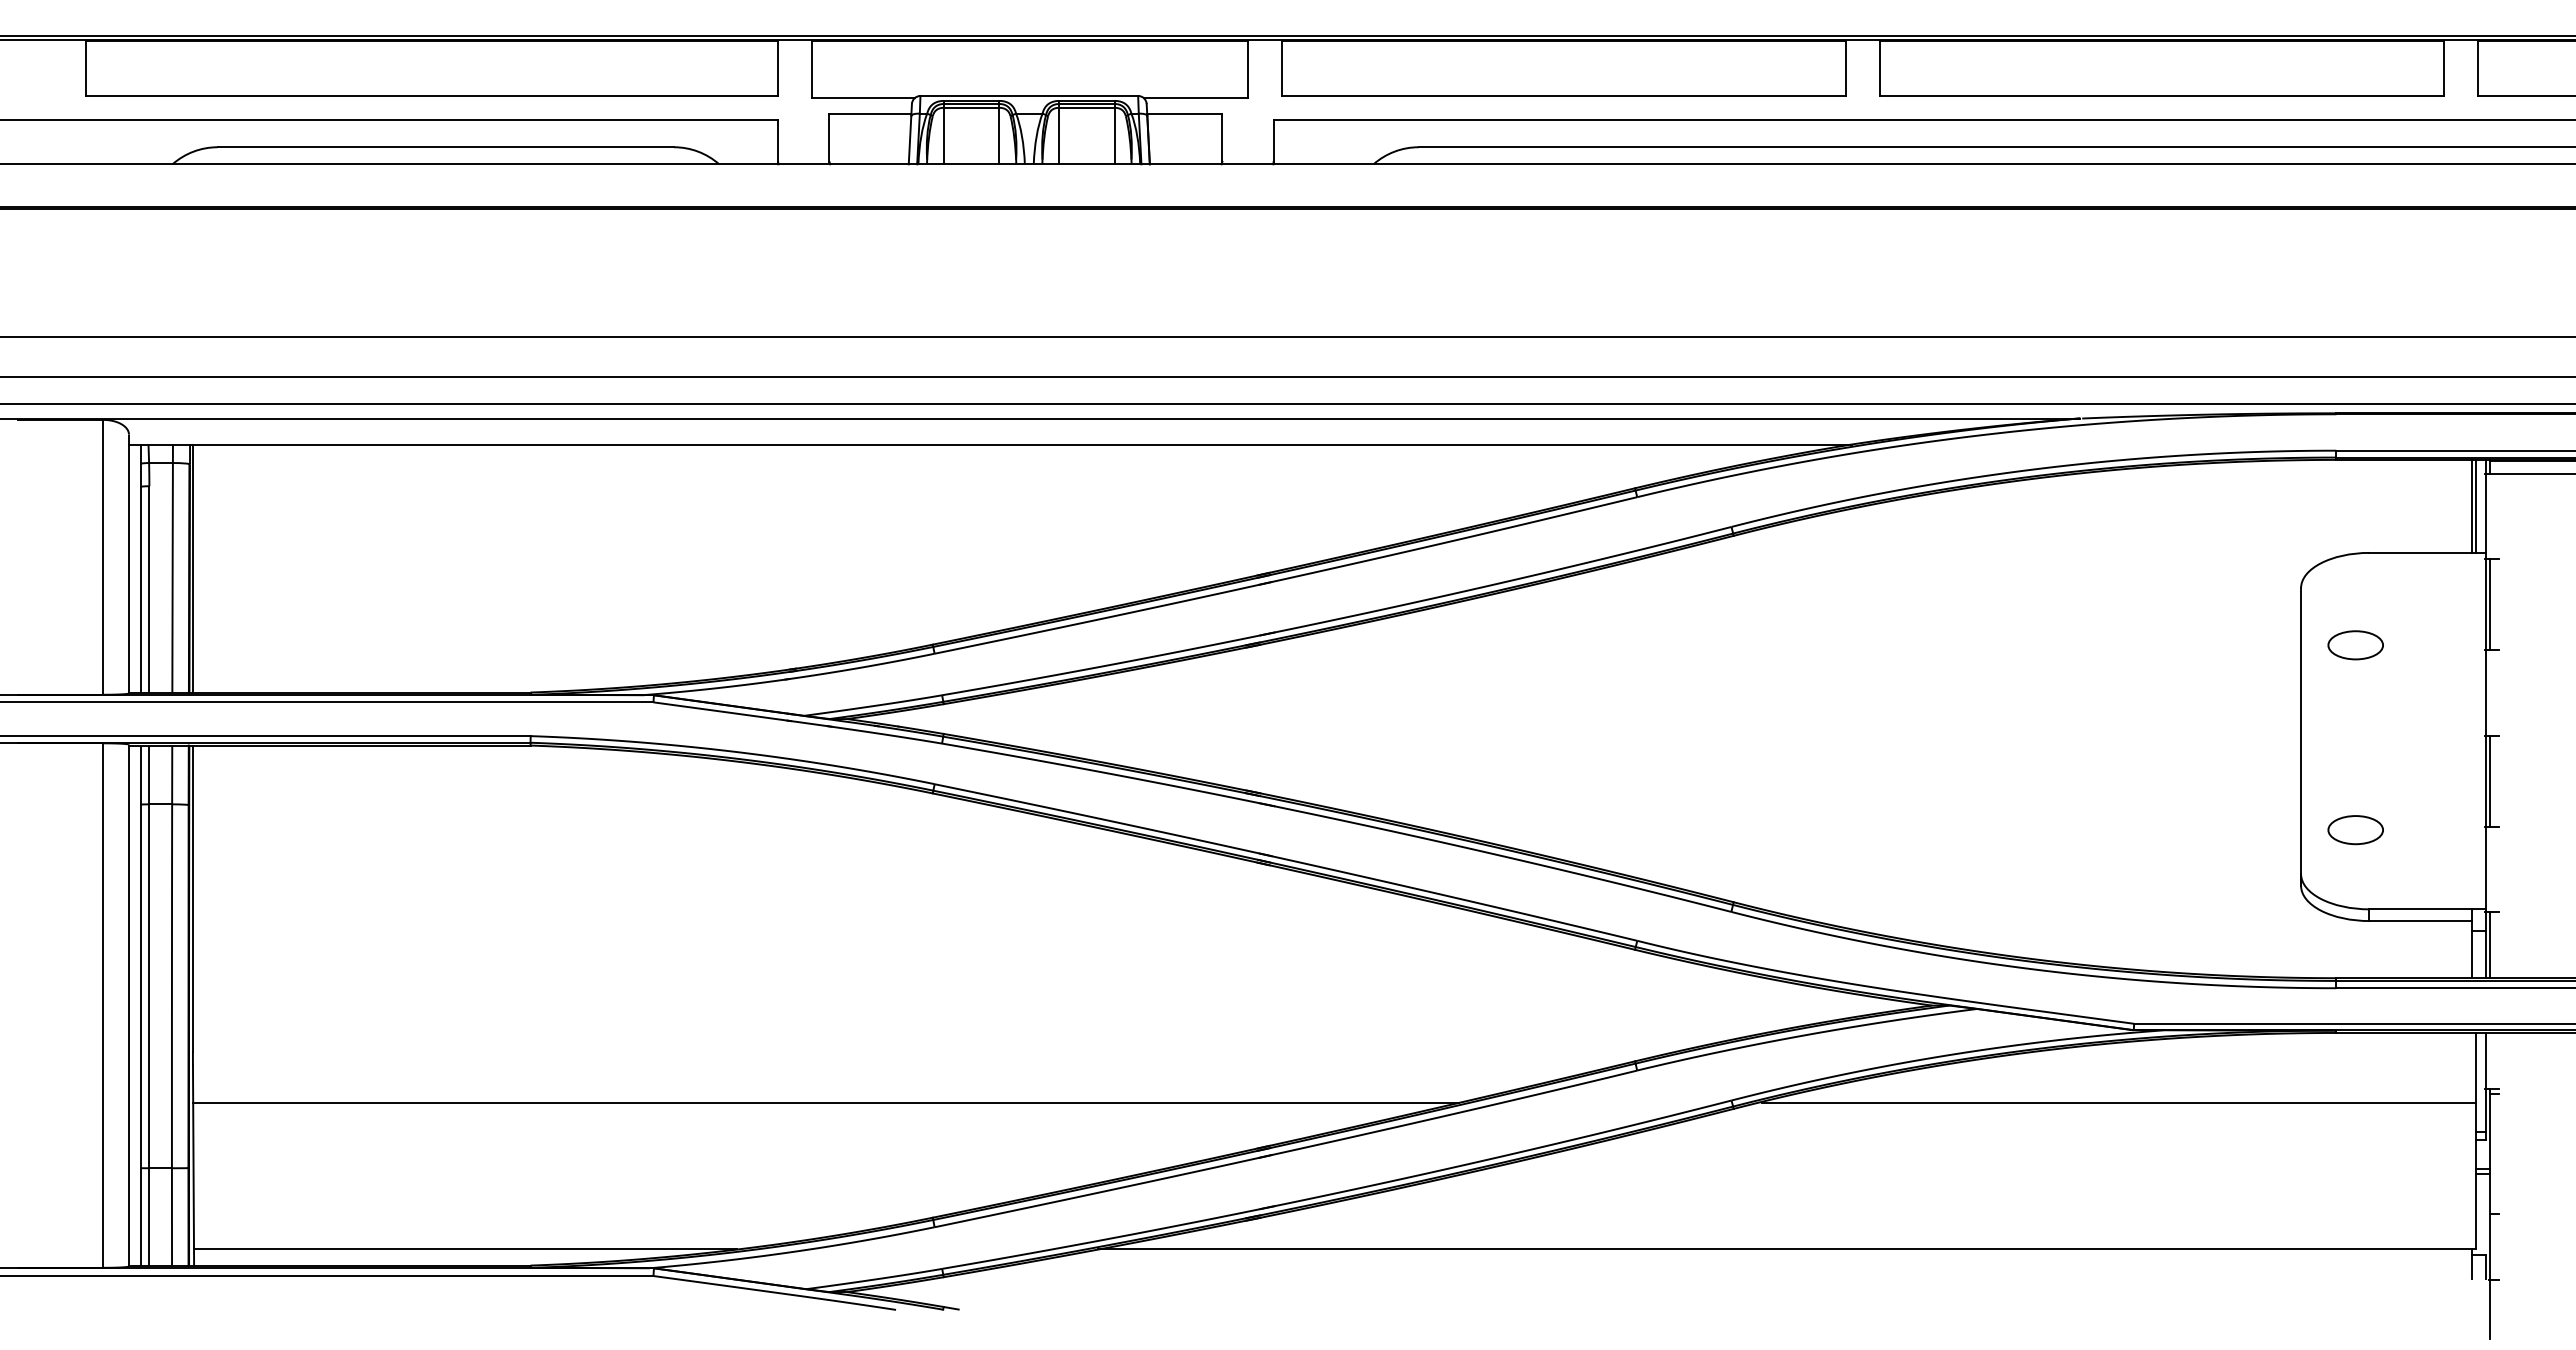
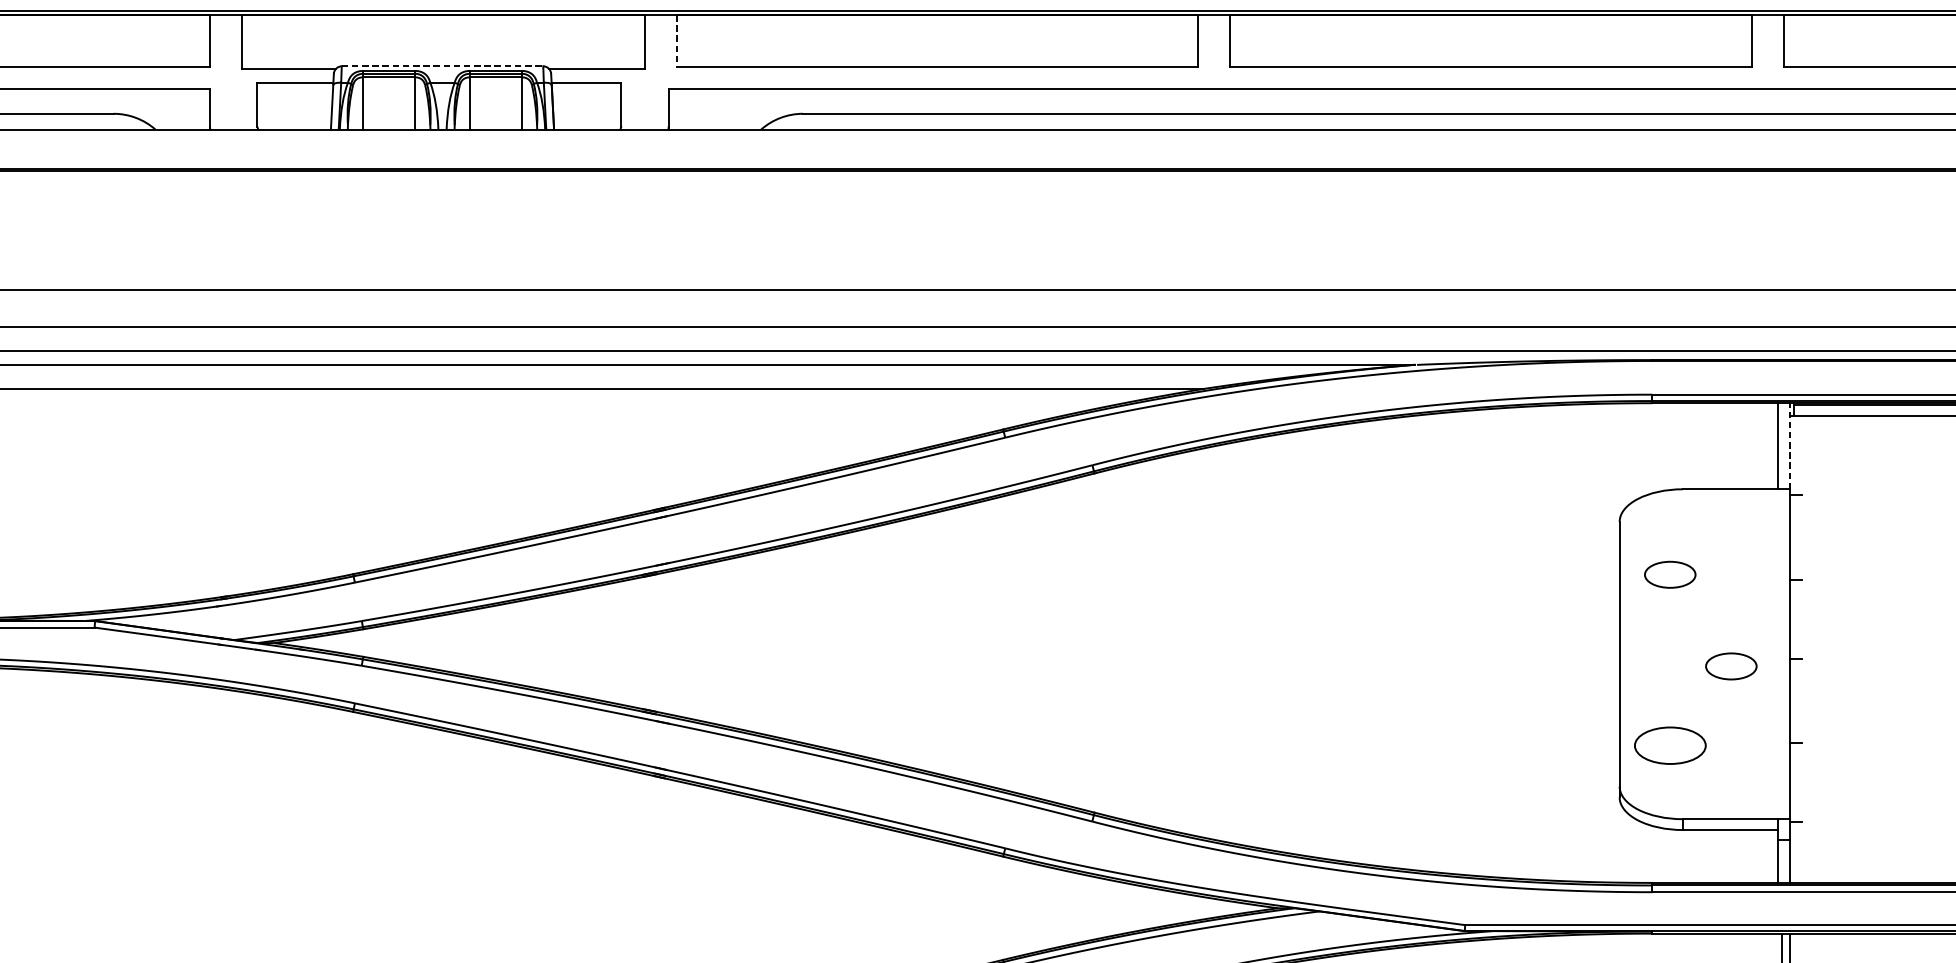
line: (1282, 68) -> (676, 40), solid -> dashed
line: (1029, 95) -> (442, 65), solid -> dashed
line: (2475, 505) -> (1781, 445), removed
line: (2485, 506) -> (1790, 446), solid -> dashed
line: (2489, 604) -> (1794, 537), removed
part: (2421, 744) -> (1731, 666), added
line: (2489, 781) -> (1794, 700), removed
part: (2355, 830) -> (1670, 746), size x1.4
line: (2489, 945) -> (1794, 852), removed

